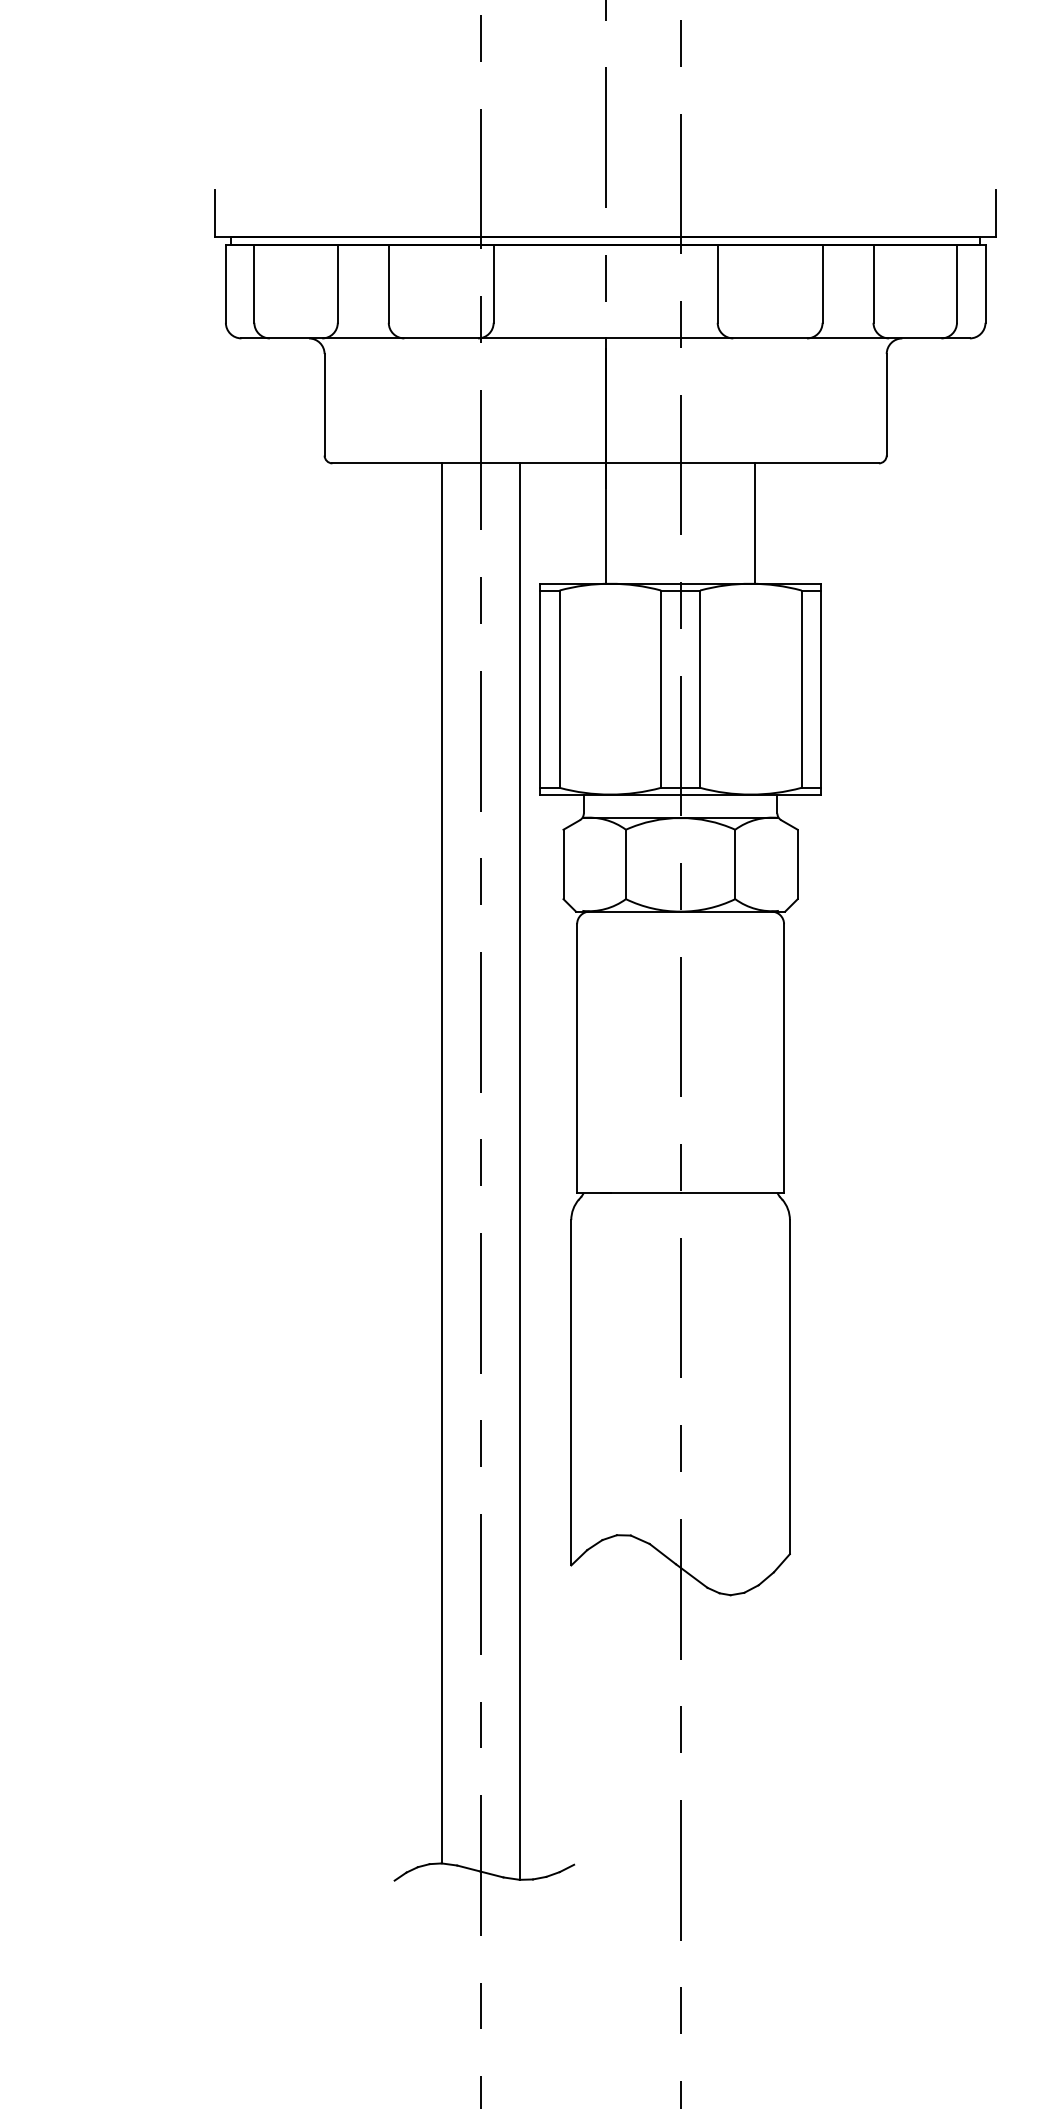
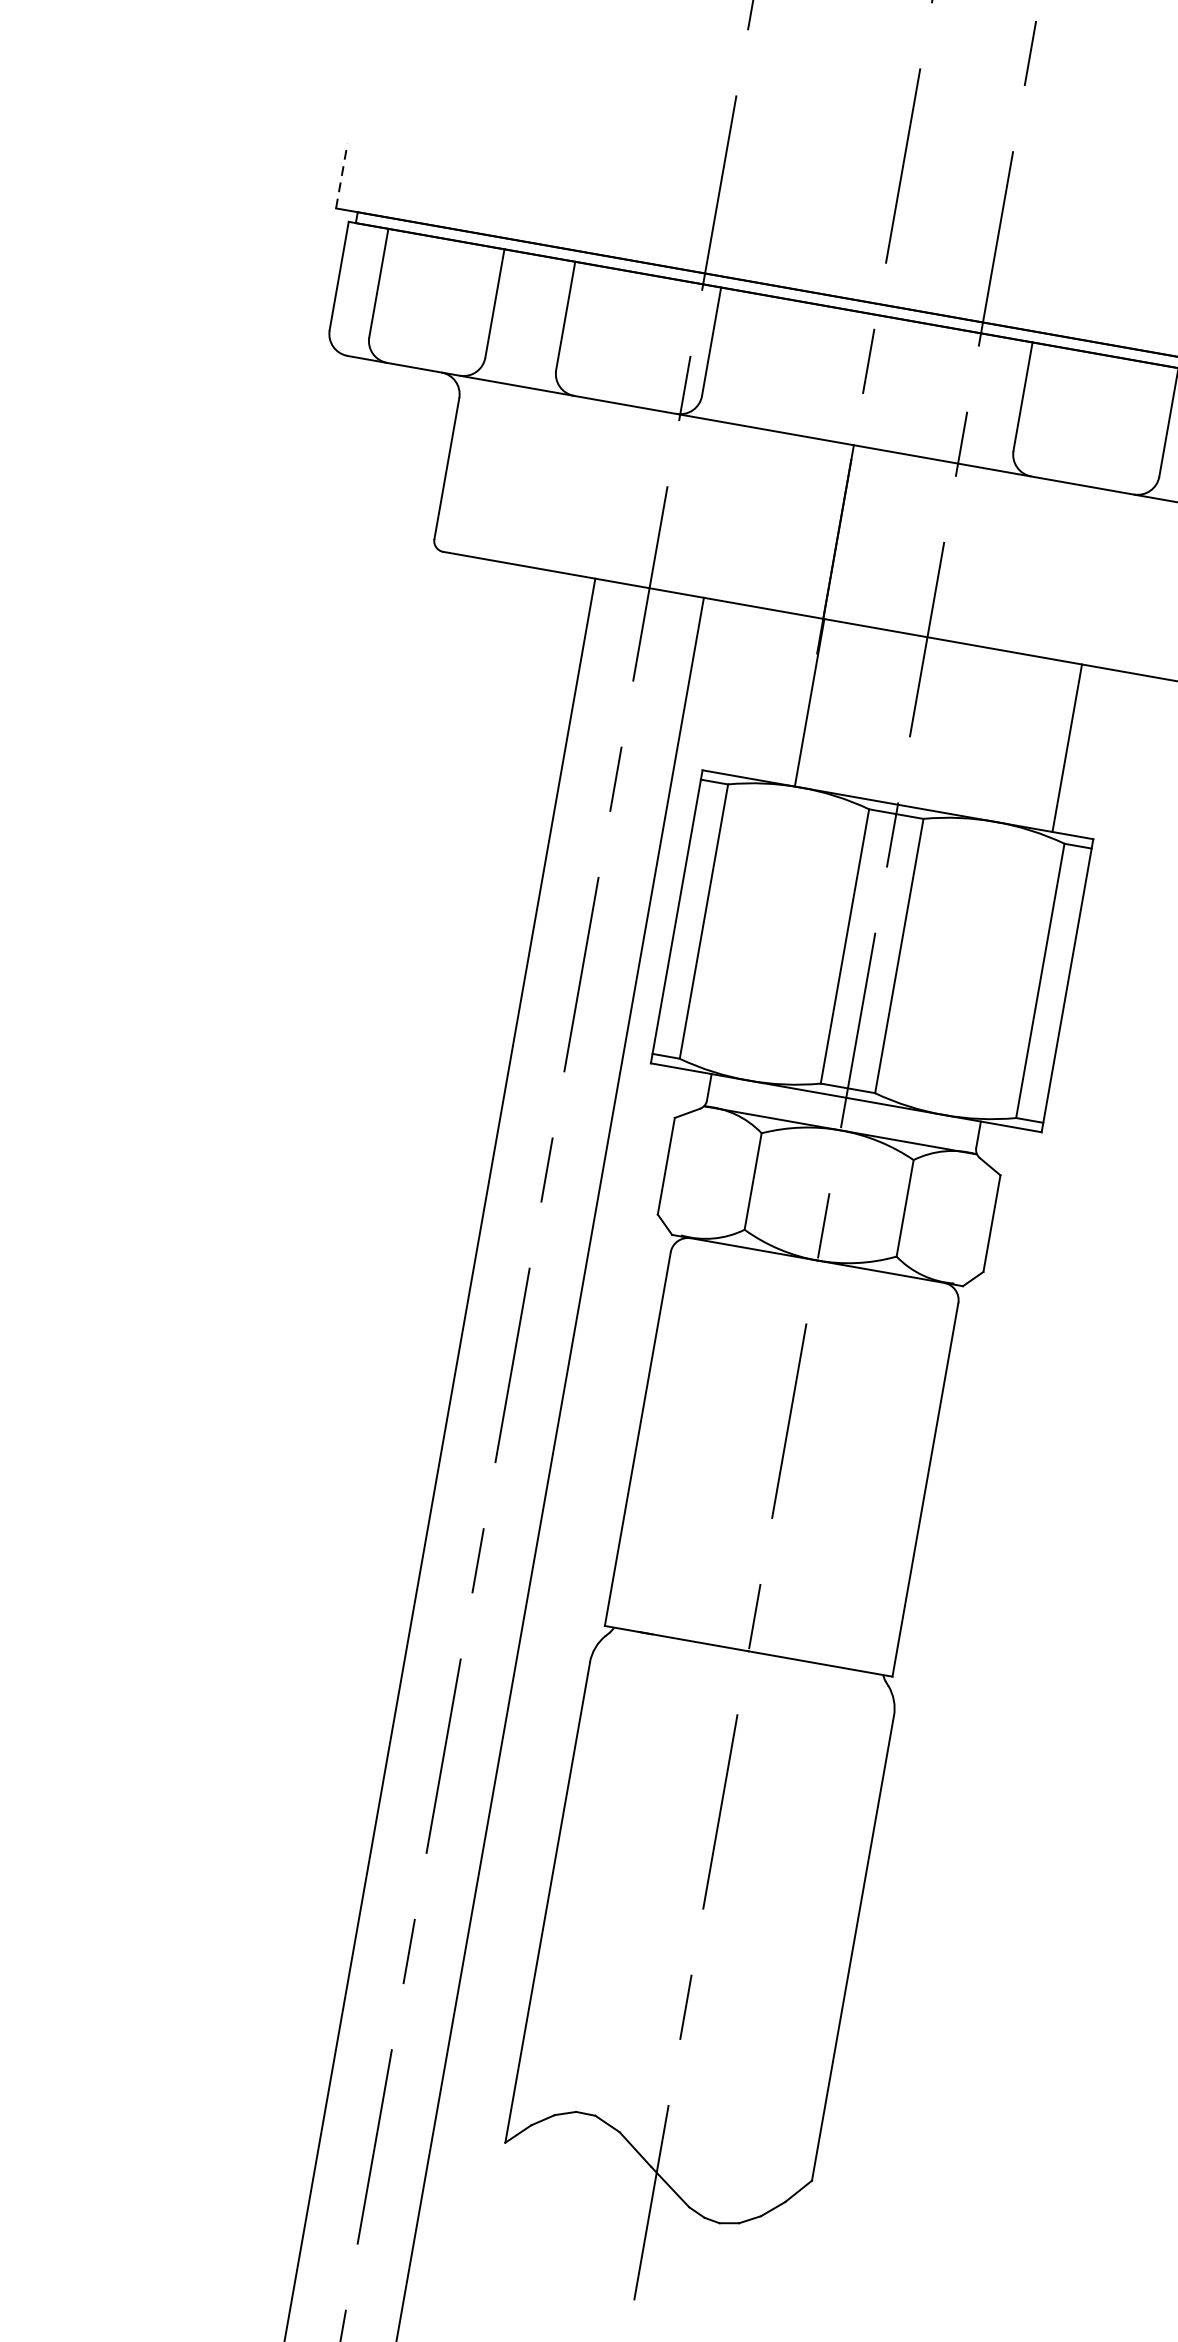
line: (215, 213) -> (342, 175), solid -> dashed
line: (754, 523) -> (1066, 748), moved

